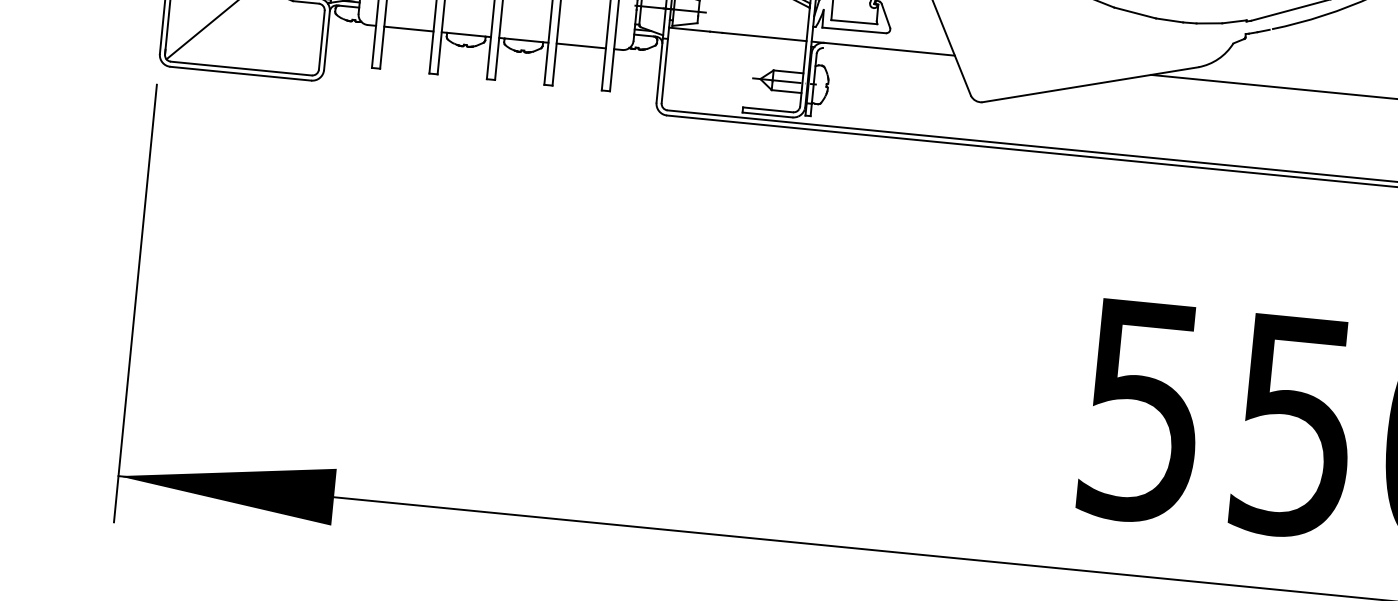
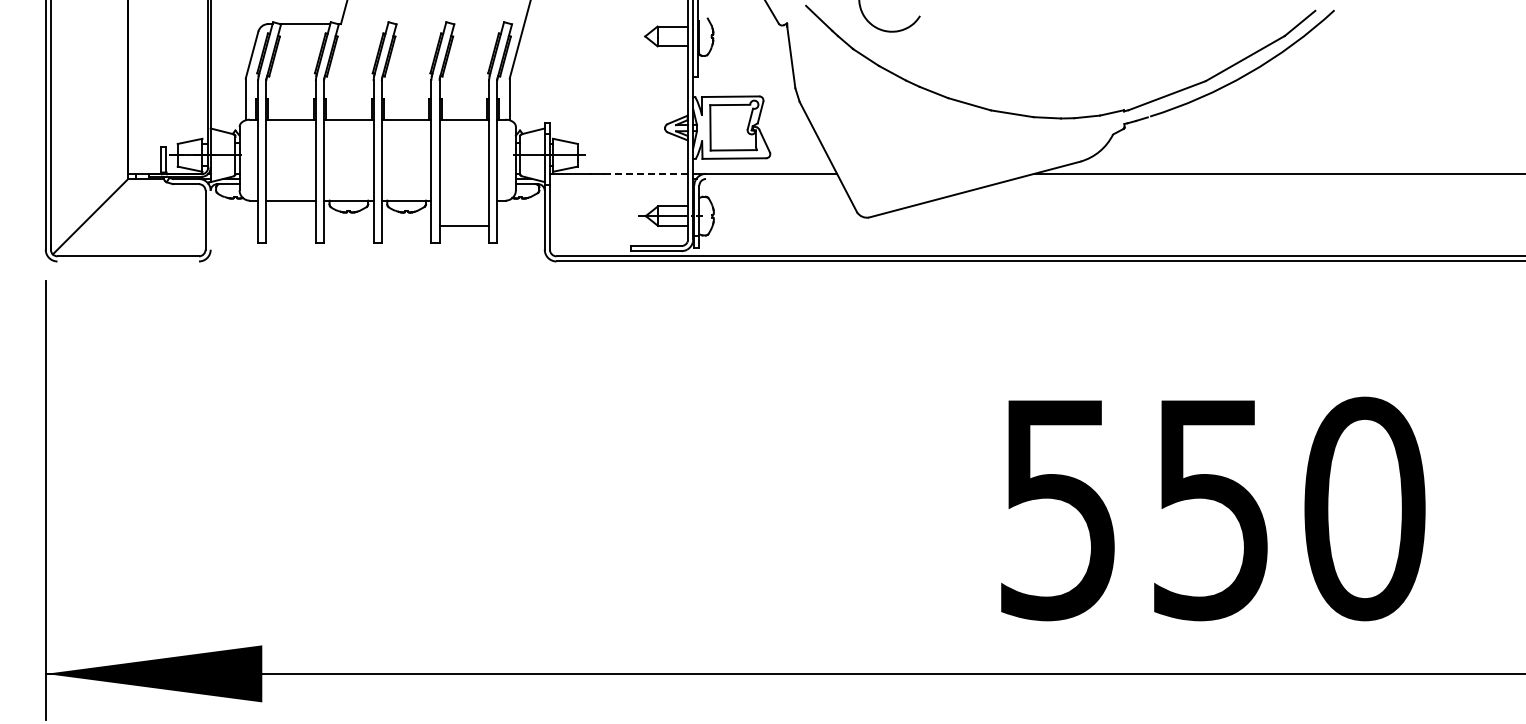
line: (764, 36) -> (645, 173), solid -> dashed
line: (326, 39) -> (210, 219), removed
line: (581, 45) -> (464, 225), moved
line: (240, 73) -> (127, 261), removed

